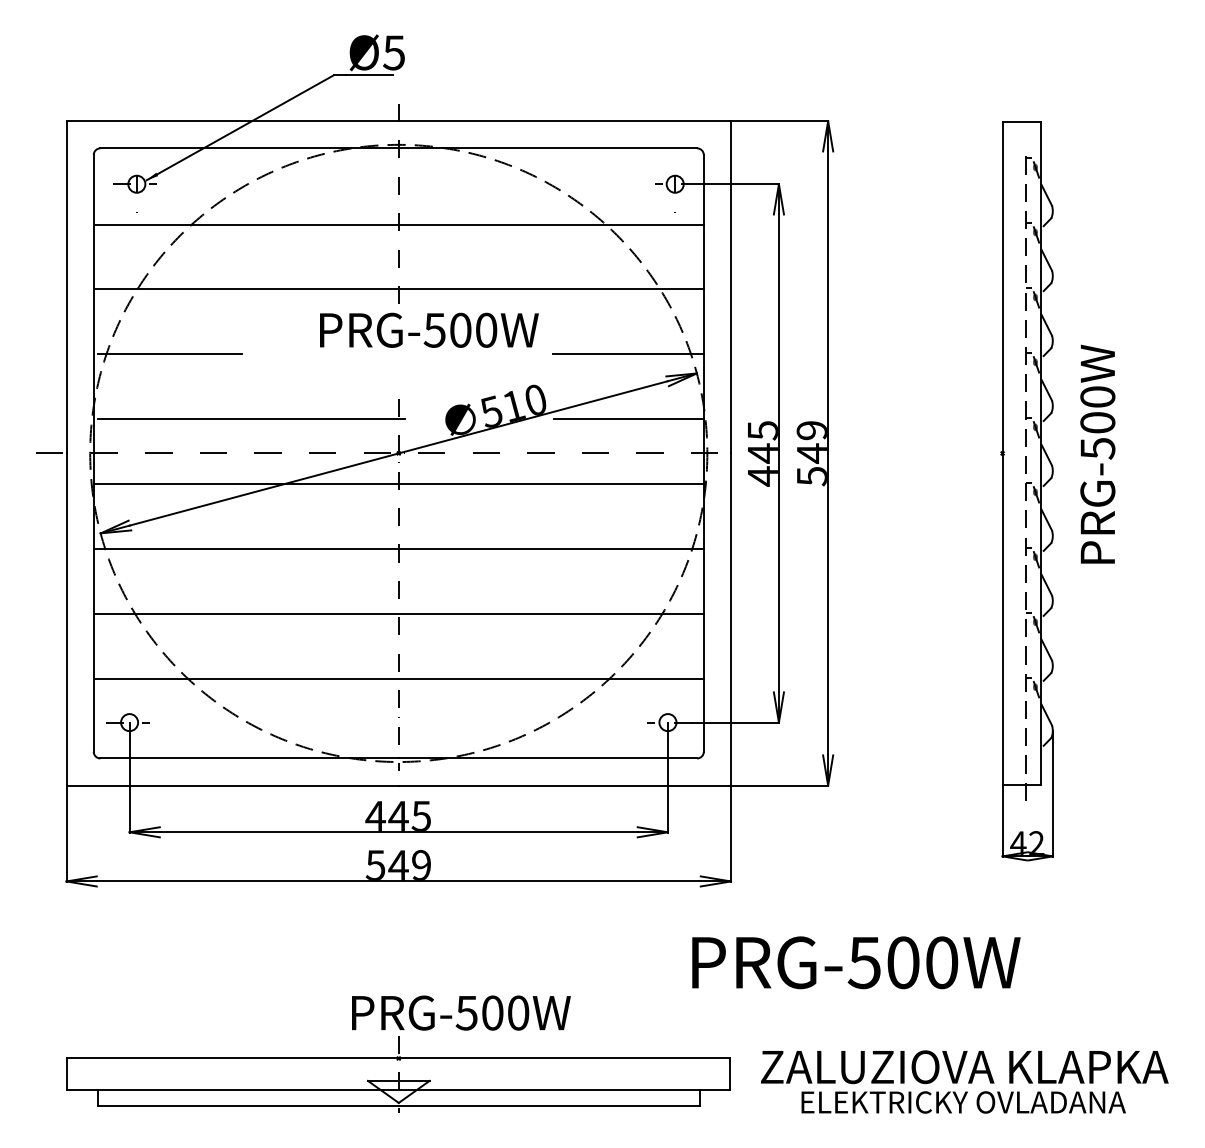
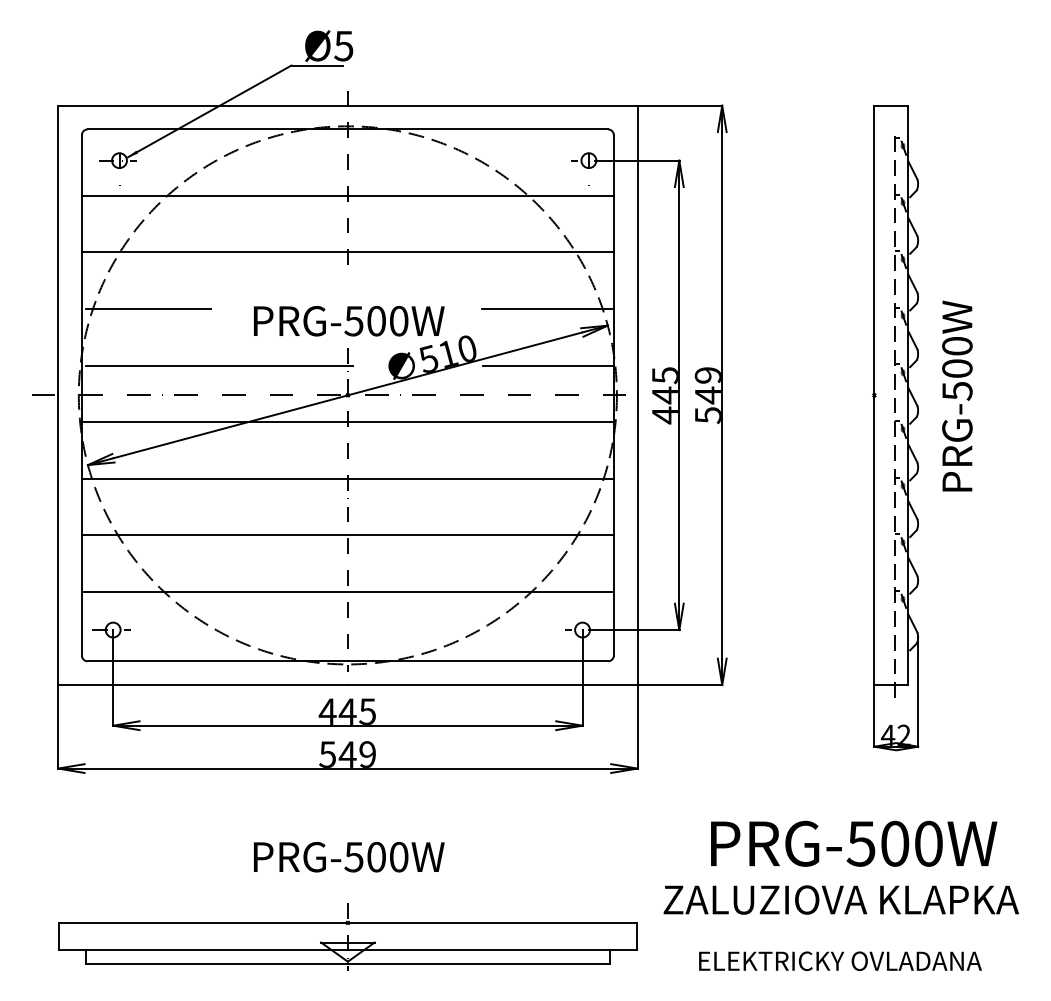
text: (429, 329) -> (349, 320), moved
text: (856, 962) -> (854, 843), moved
text: (461, 1012) -> (349, 856), moved
text: (964, 1067) -> (841, 900), moved

